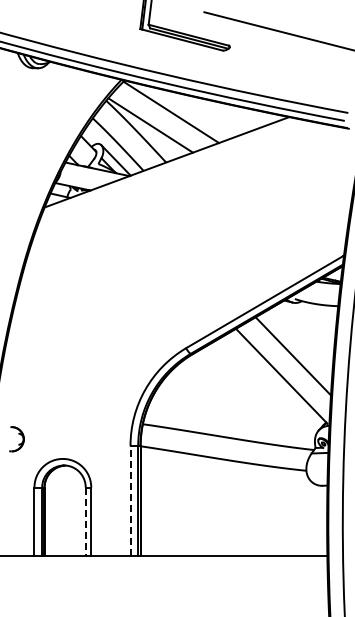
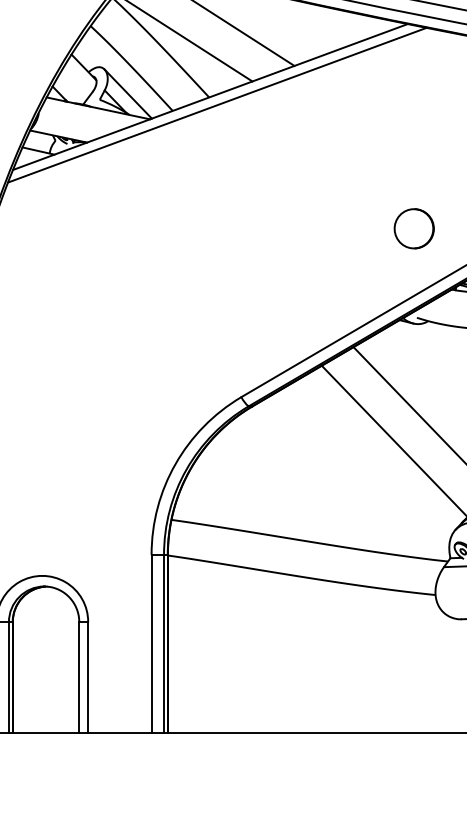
line: (170, 167) -> (216, 105), added
part: (293, 243) -> (414, 228), added
line: (130, 500) -> (151, 643), dashed -> solid
line: (85, 522) -> (78, 678), dashed -> solid

